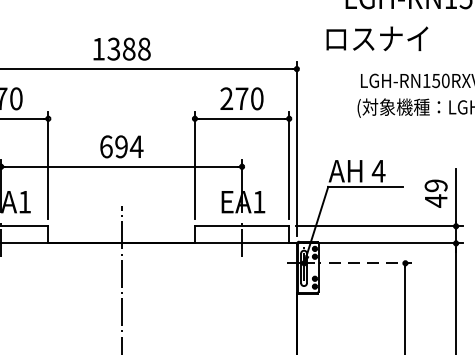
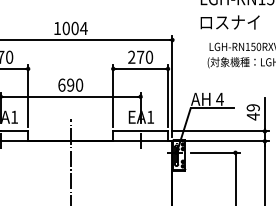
text: (376, 38) -> (229, 22), moved
text: (128, 49) -> (74, 28), 1388 -> 1004
text: (136, 145) -> (79, 84), 694 -> 690
line: (370, 262) -> (215, 152), dashed -> solid

